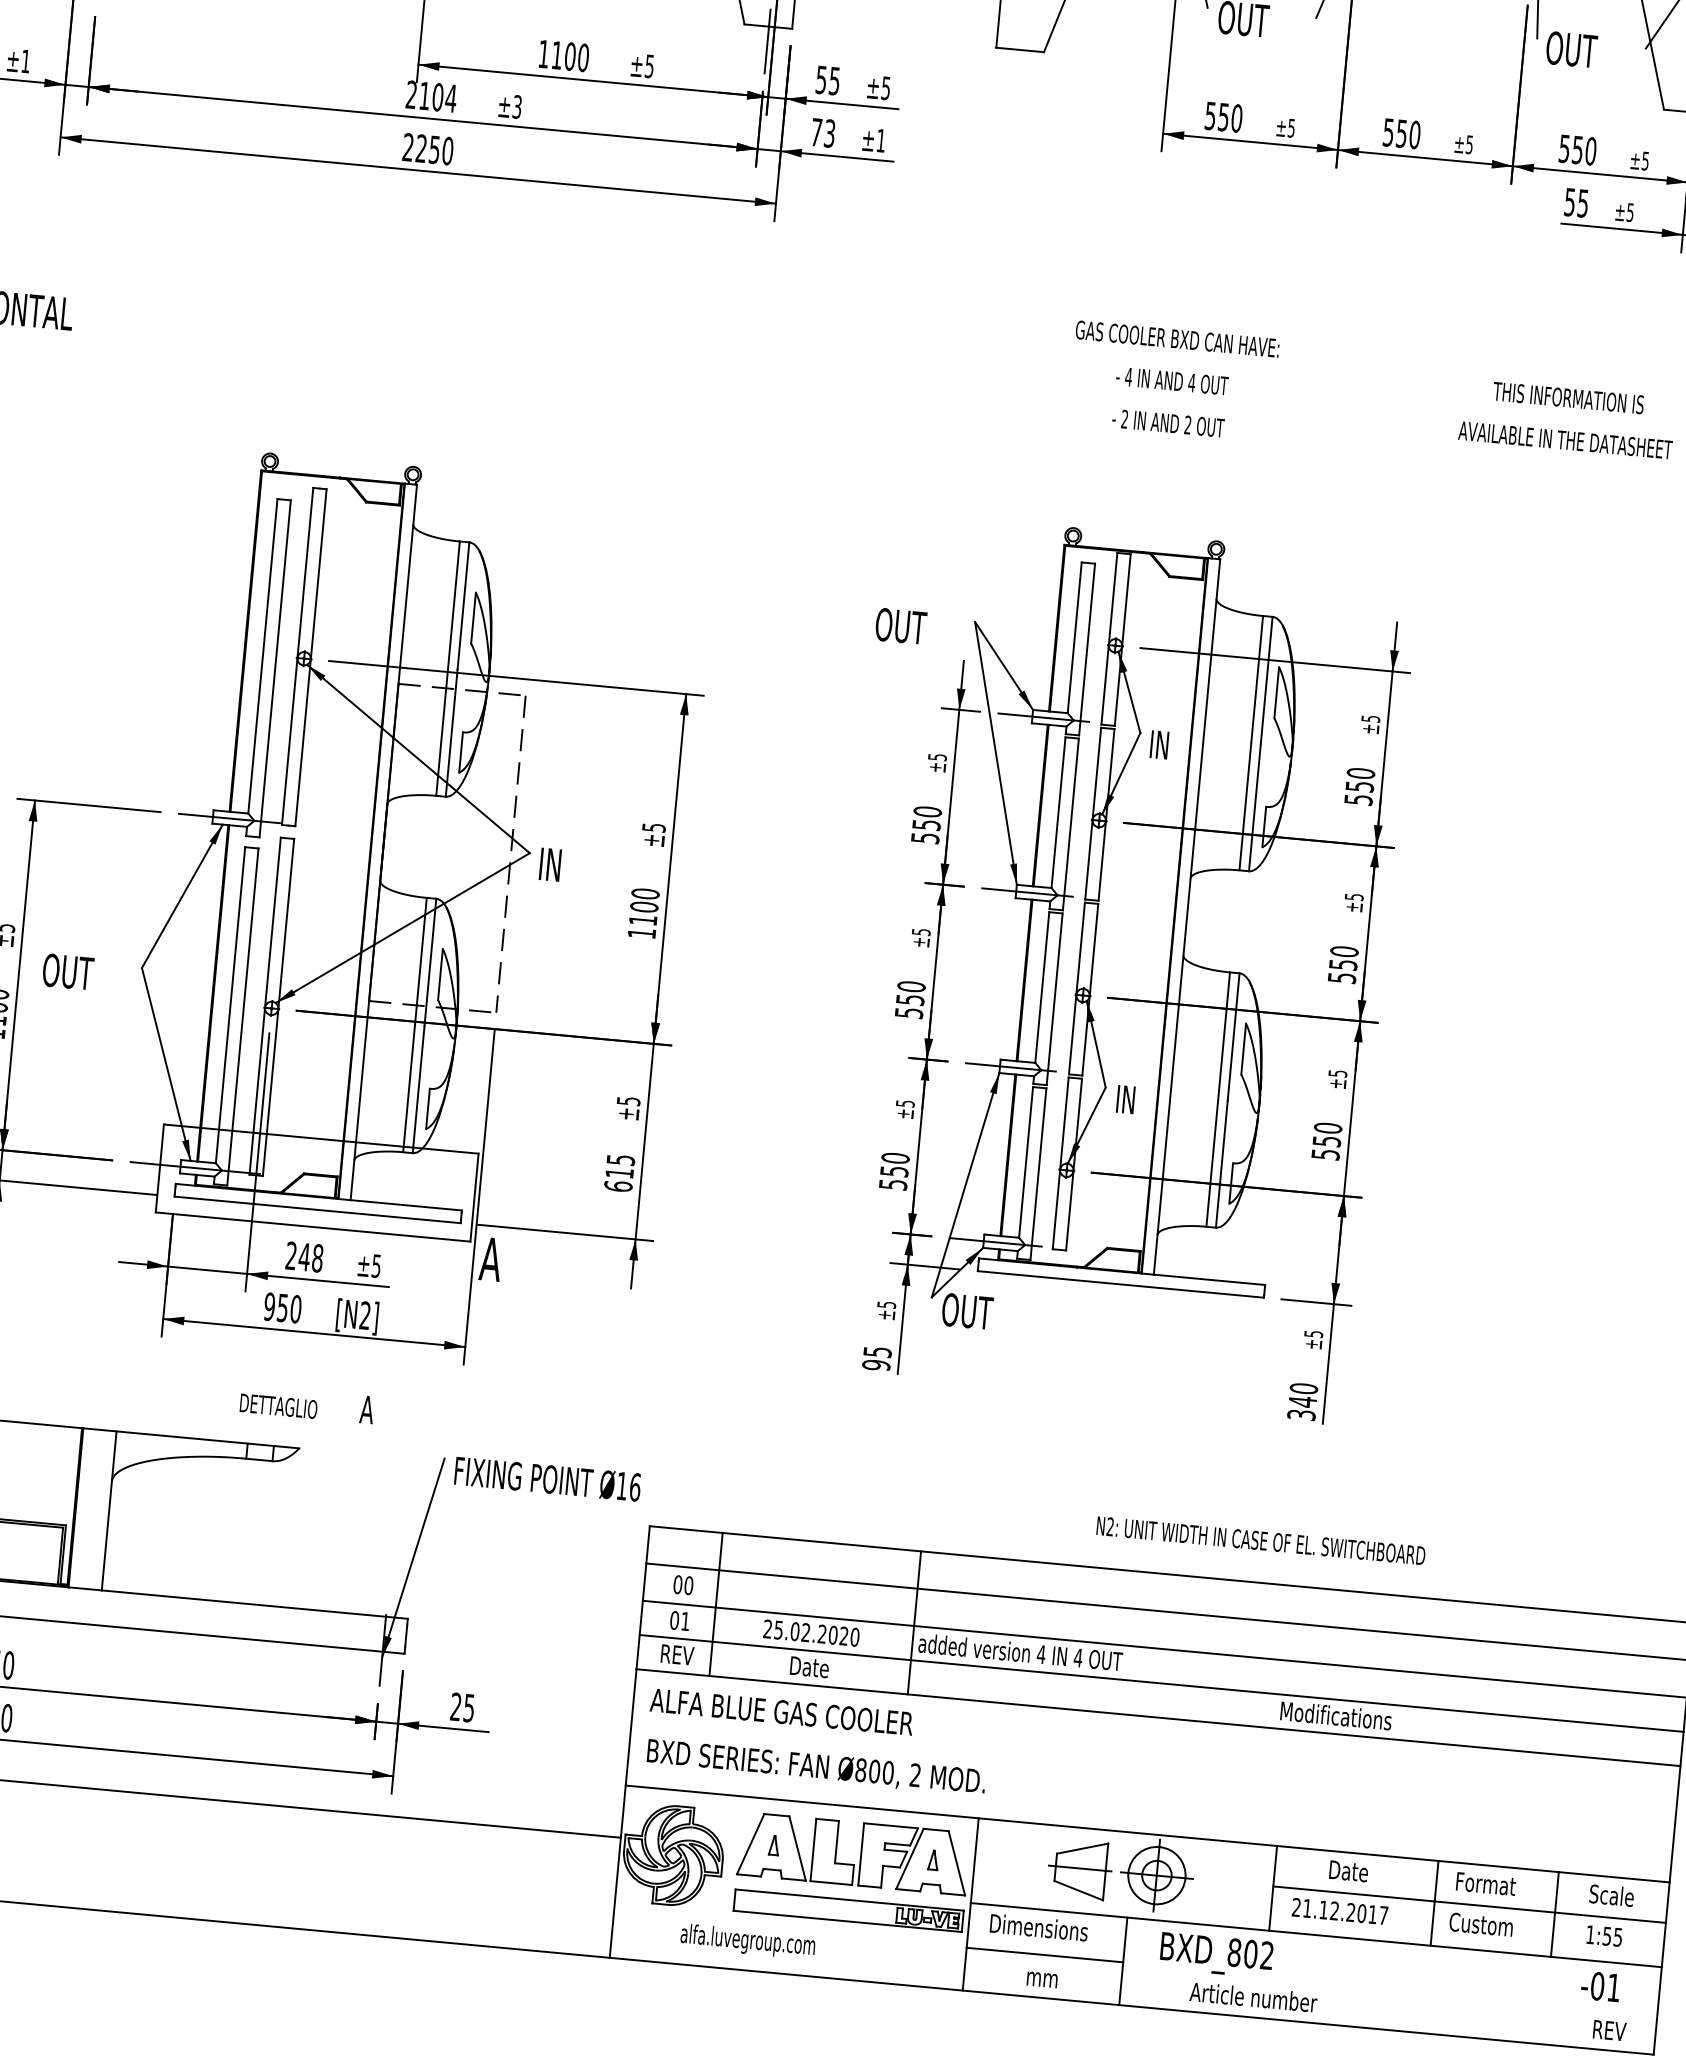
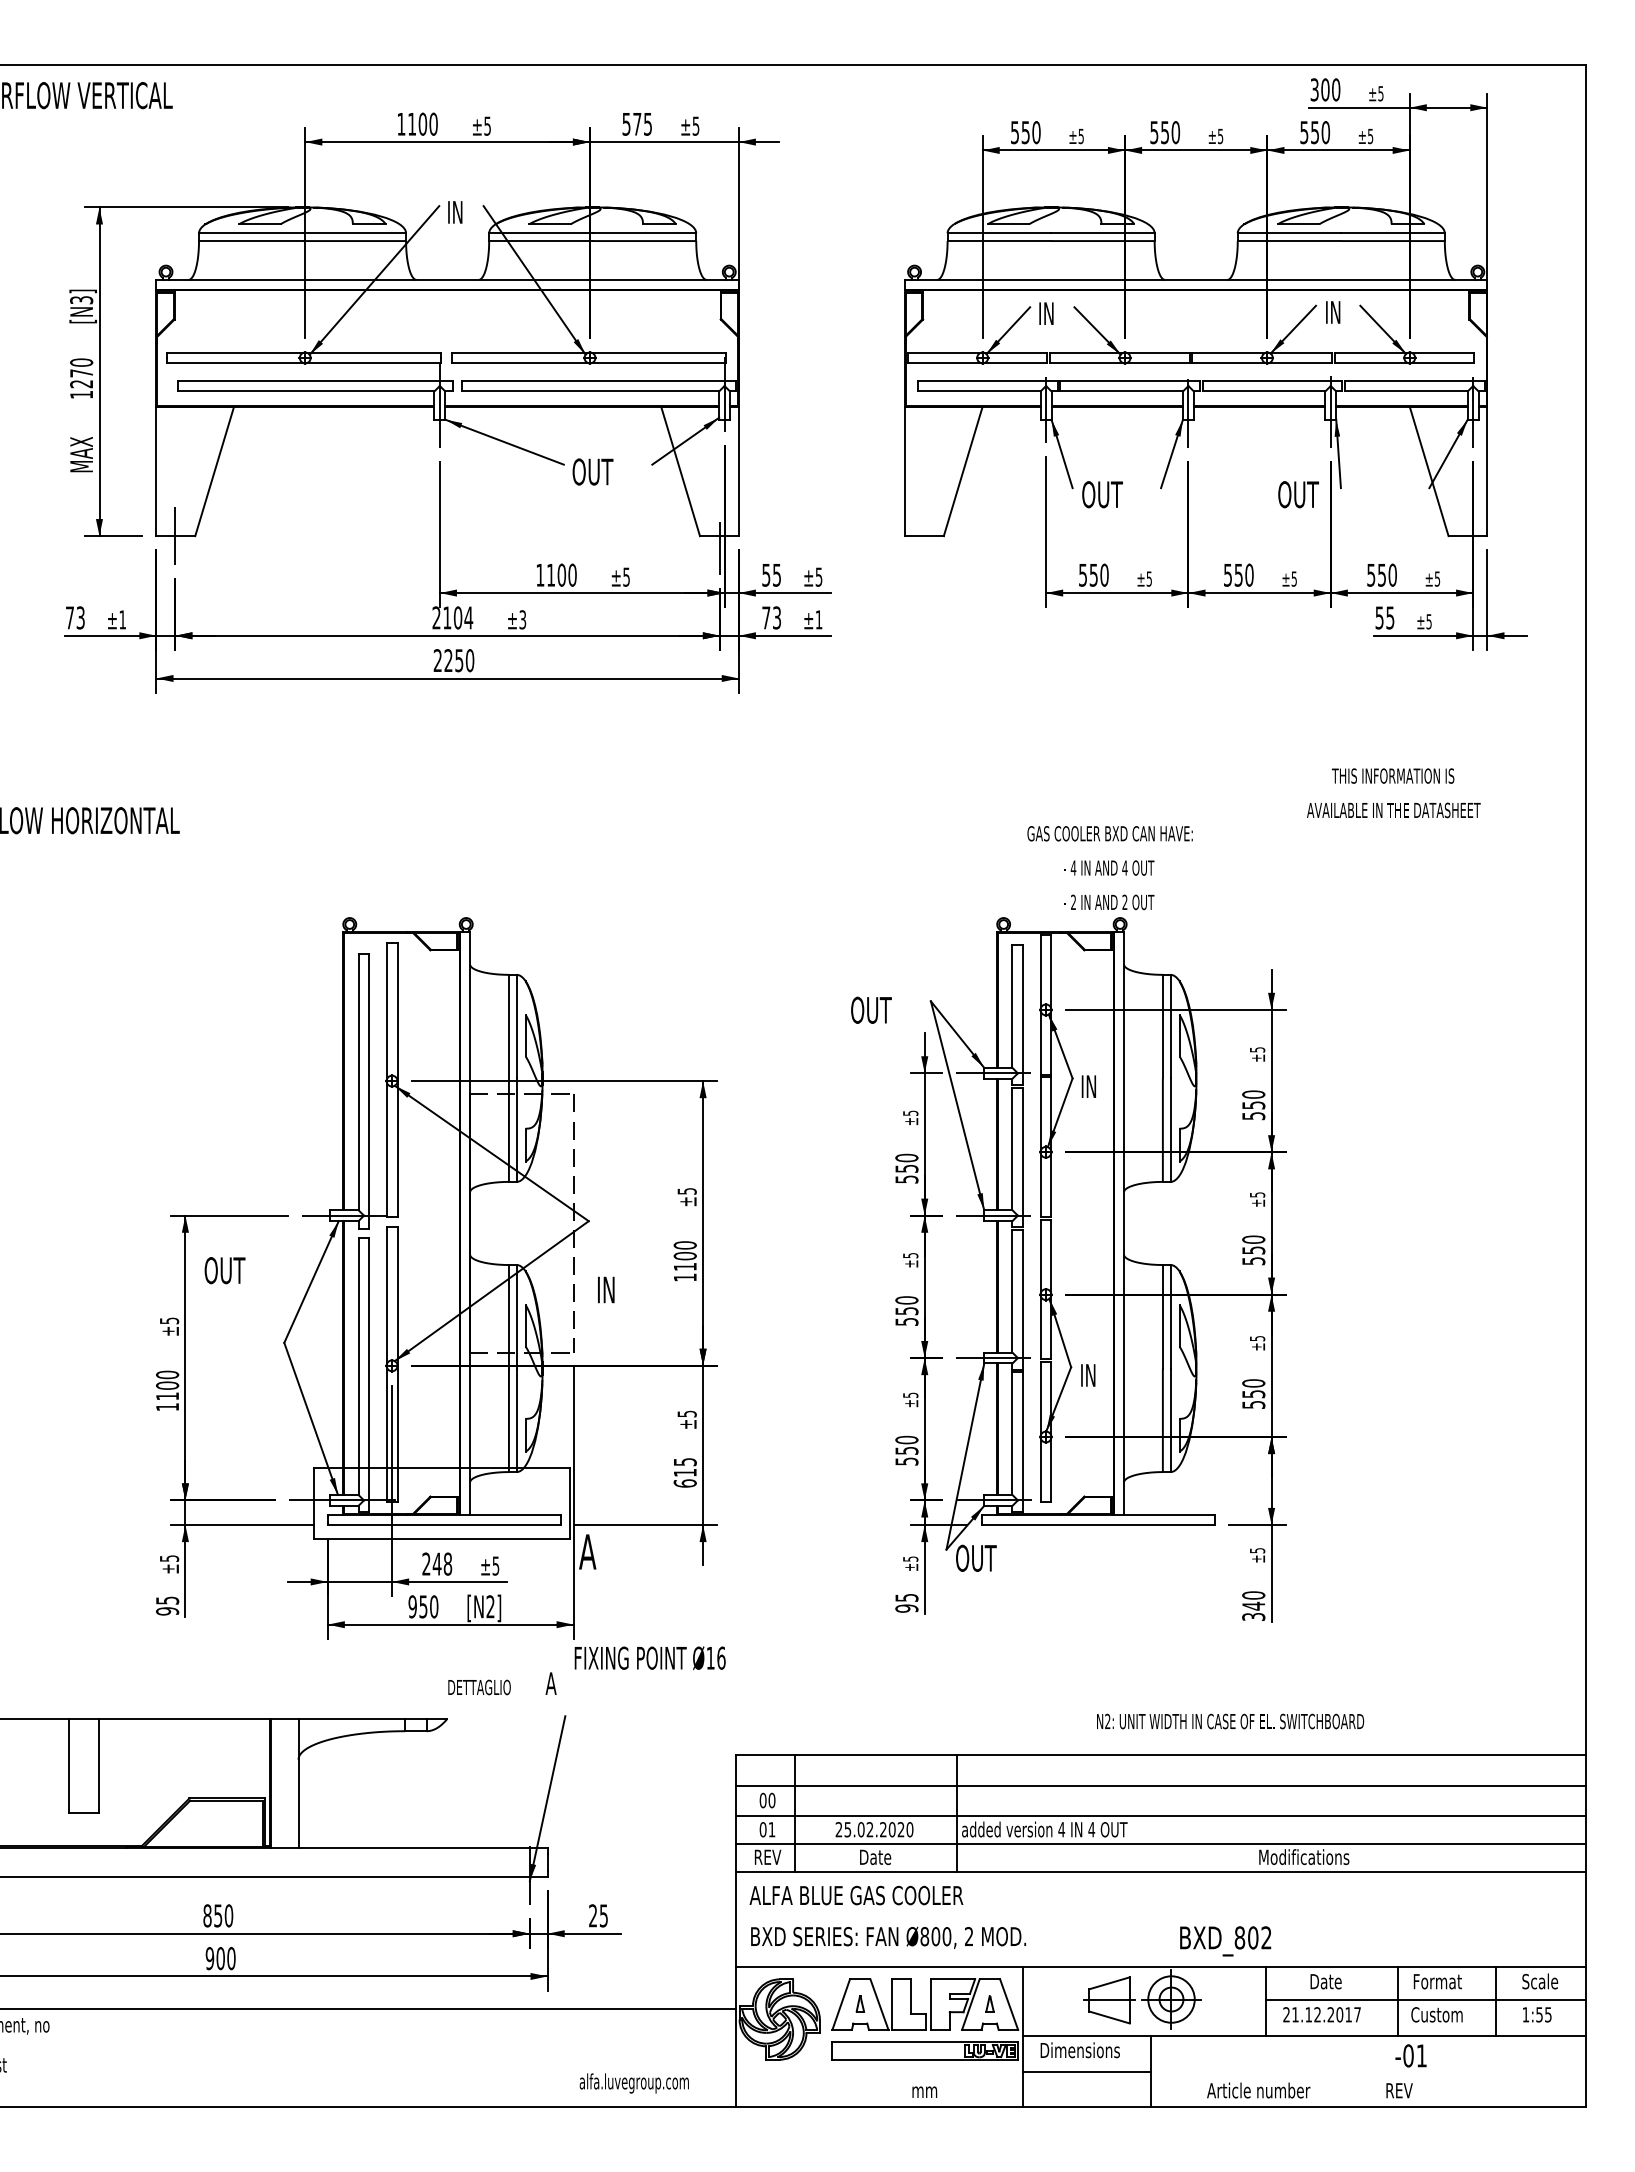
text: (1571, 49) -> (1298, 494), moved
text: (1172, 381) -> (1109, 868), moved
text: (550, 864) -> (606, 1289), moved
text: (67, 971) -> (224, 1270), moved
text: (307, 1404) -> (502, 1683), moved
text: (546, 1479) -> (649, 1658), moved
text: (746, 1941) -> (633, 2083), moved
text: (1216, 1955) -> (1225, 1941), moved
text: (1042, 1978) -> (924, 2091), moved
text: (1600, 1986) -> (1410, 2055), moved
text: (1609, 2030) -> (1399, 2090), moved

